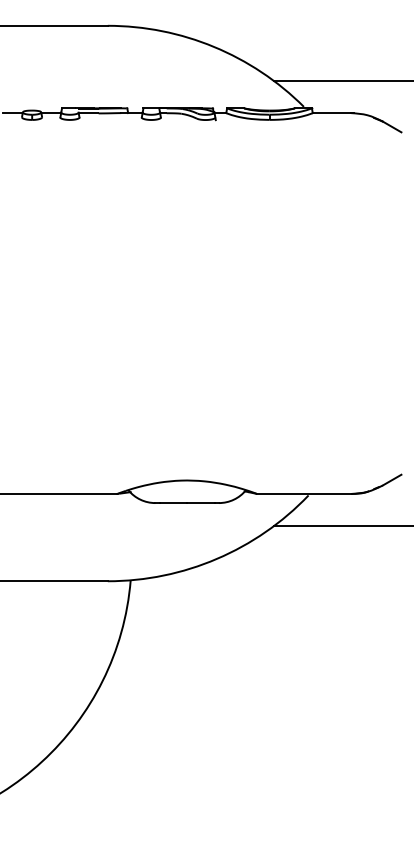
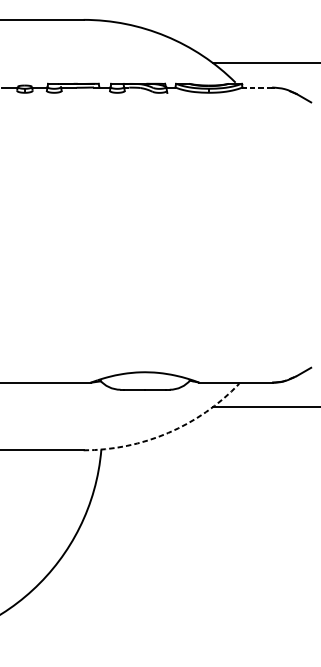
line: (331, 113) -> (256, 87), solid -> dashed
arc: (216, 558) -> (167, 432), solid -> dashed

